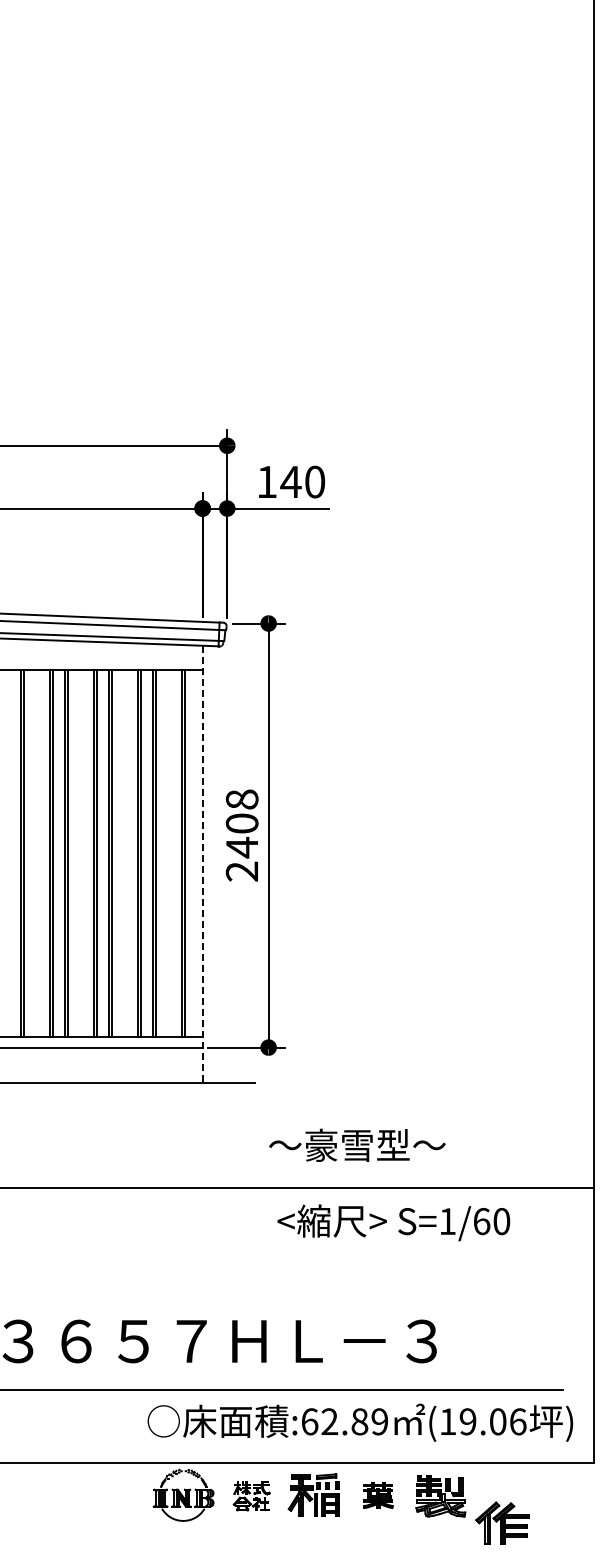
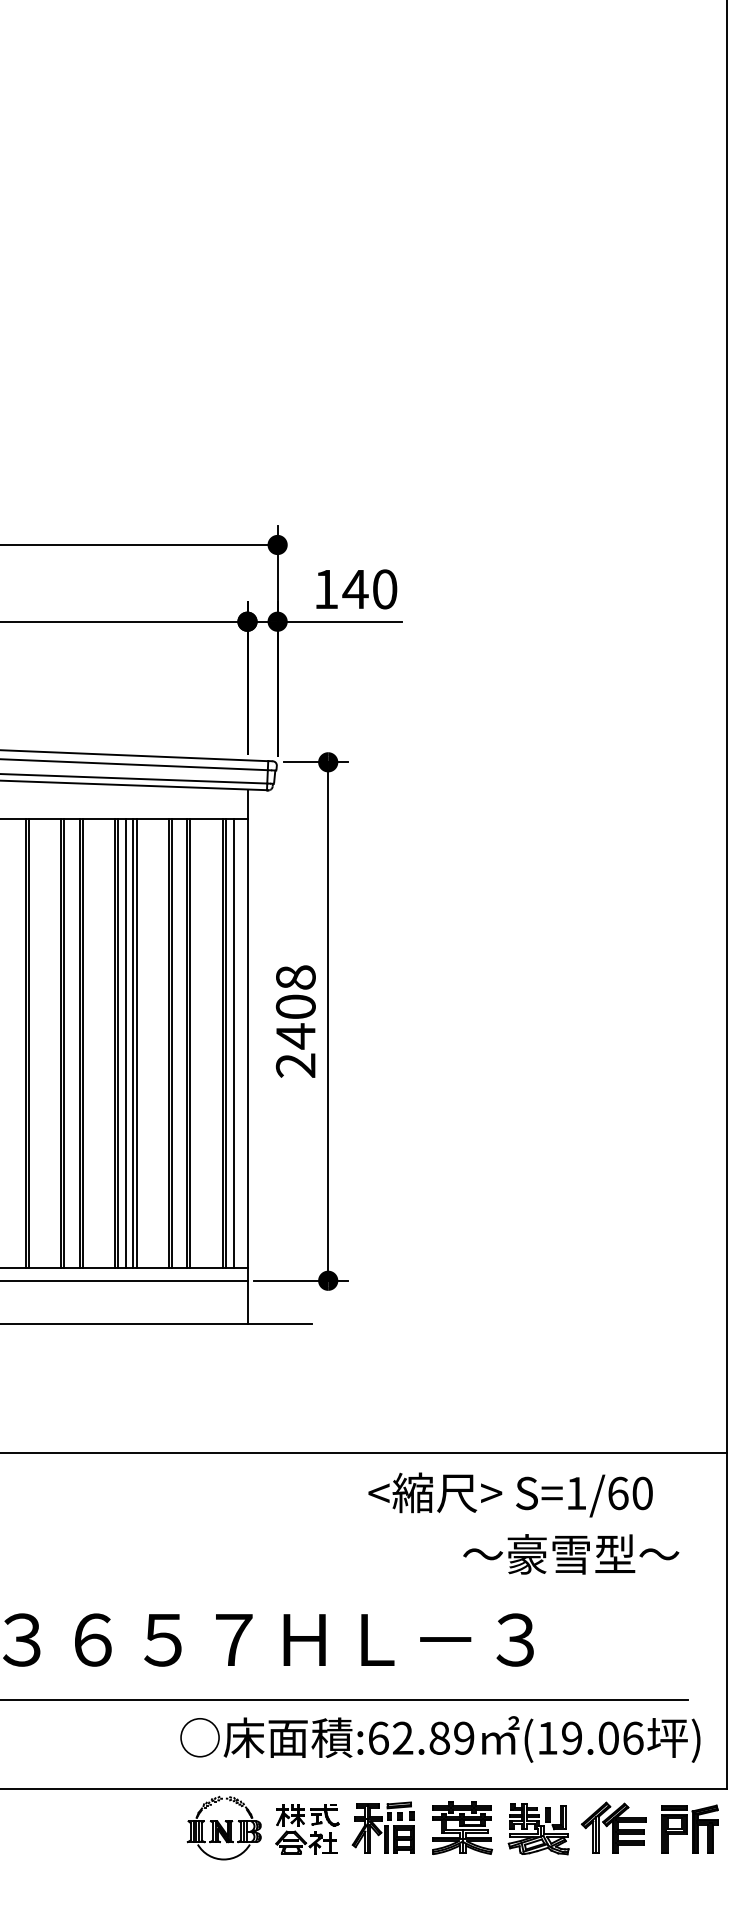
line: (103, 853) -> (126, 1043), added
line: (191, 853) -> (233, 1043), added
line: (202, 864) -> (247, 1056), dashed -> solid
text: (357, 1144) -> (571, 1553), moved
text: (393, 1222) -> (510, 1494), moved
part: (378, 1495) -> (462, 1828), size x1.67
part: (564, 1495) -> (689, 1828), added
part: (251, 1496) -> (307, 1829), size x1.43
part: (502, 1522) -> (614, 1827), moved

